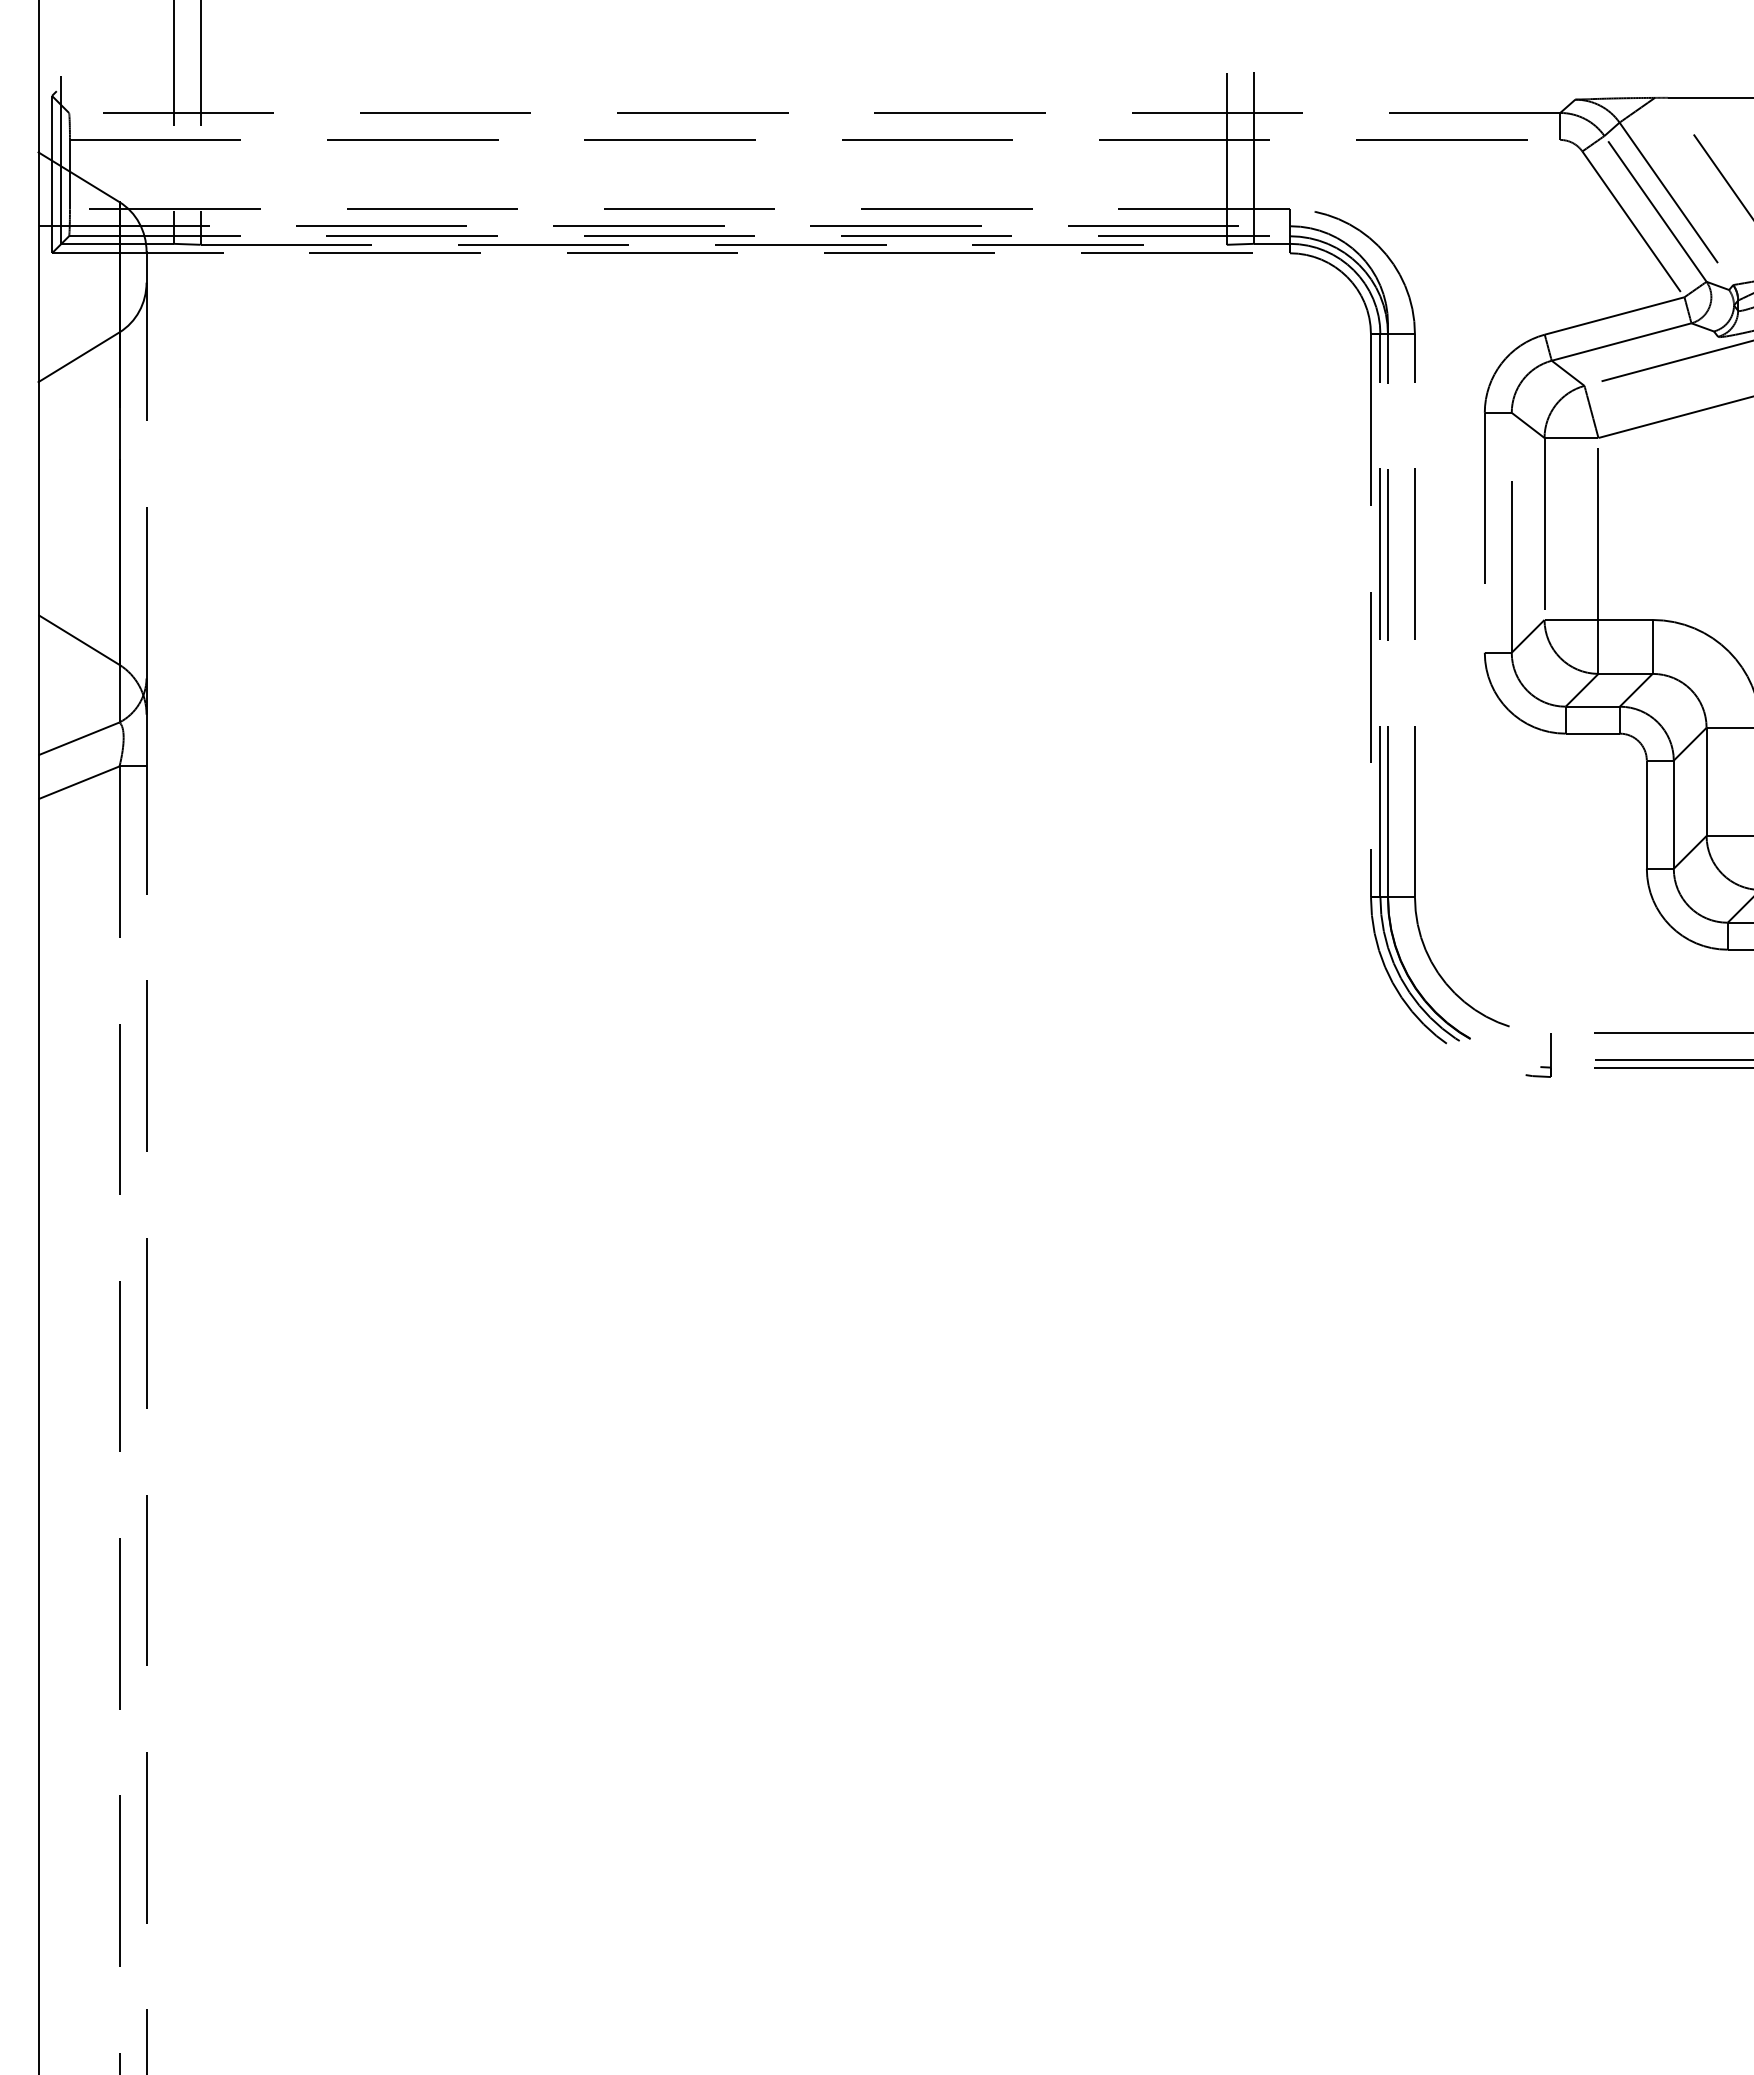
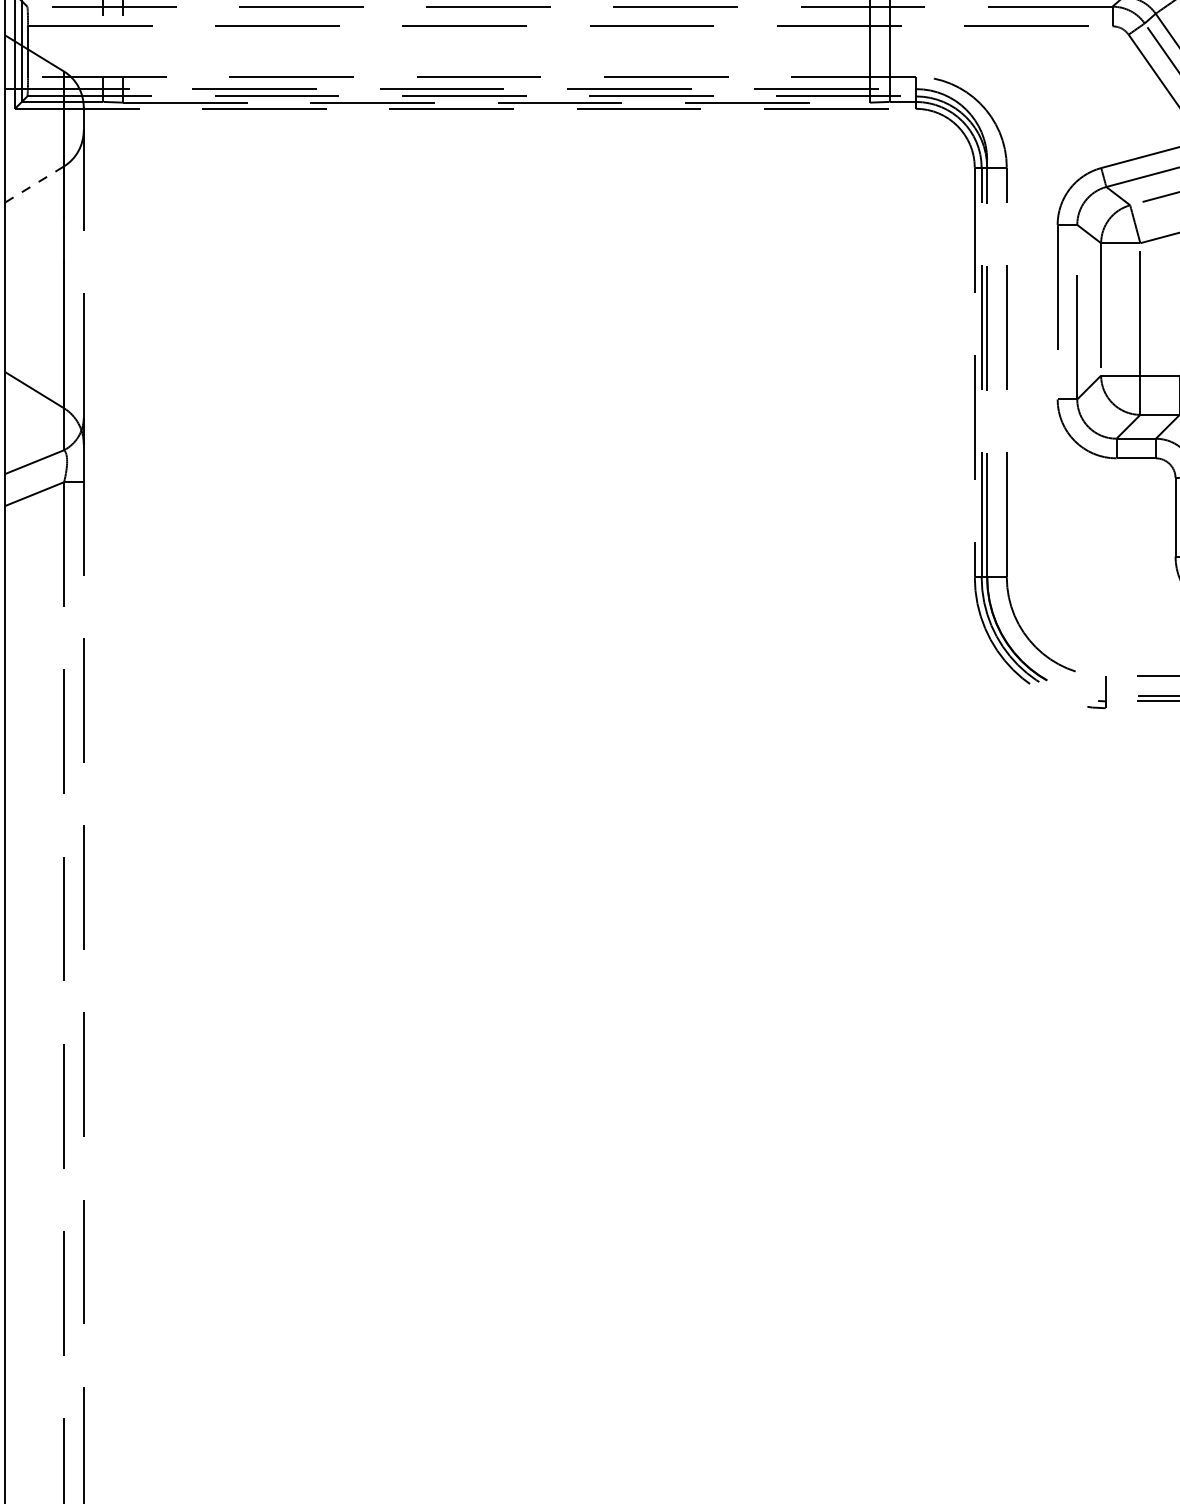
line: (79, 357) -> (34, 184), solid -> dashed

